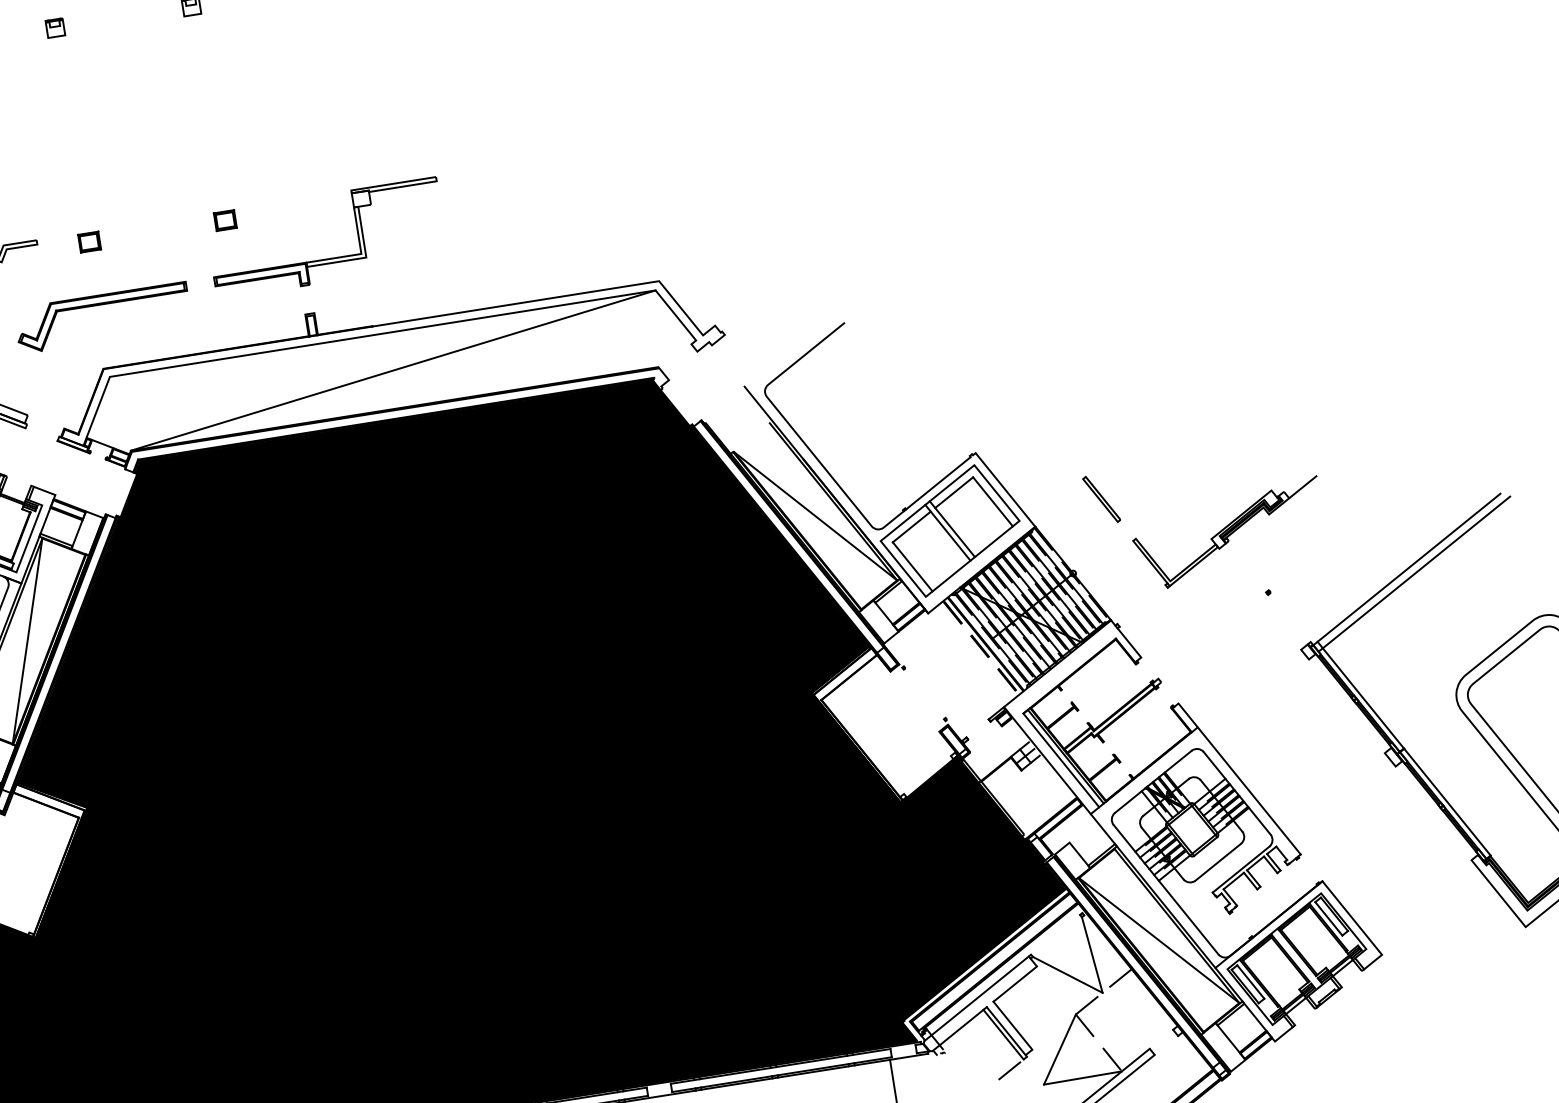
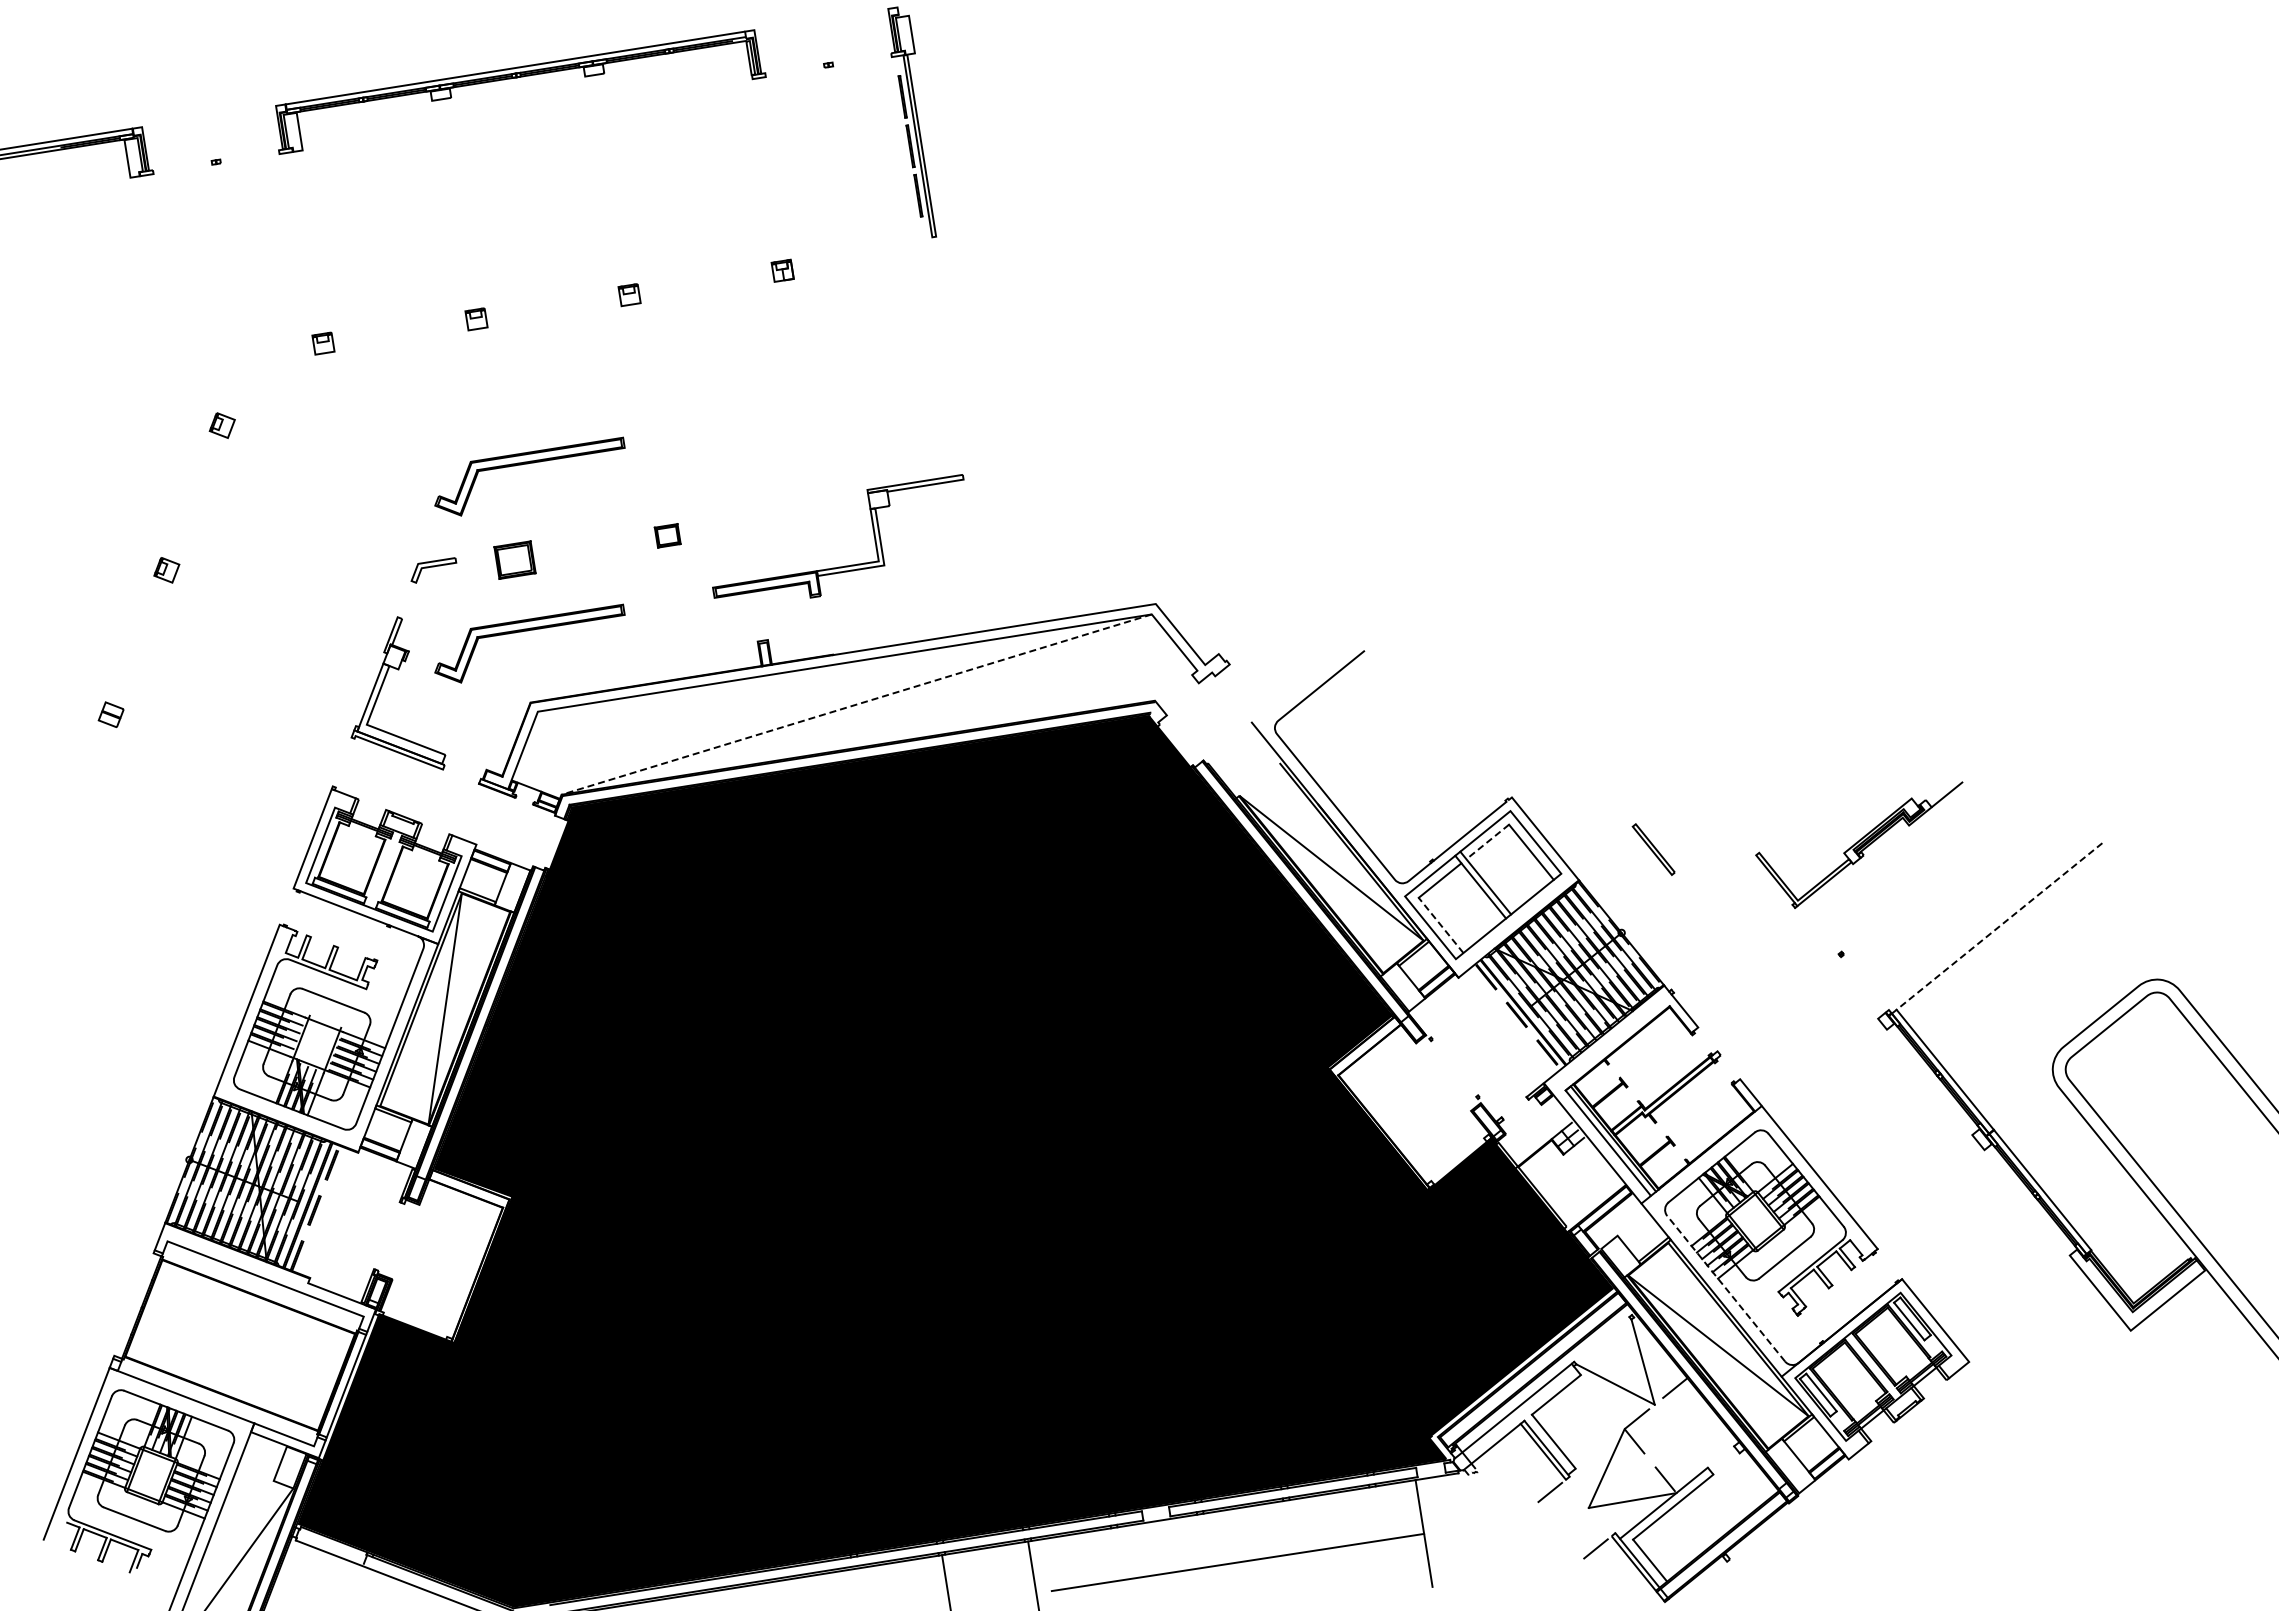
part: (101, 157) -> (528, 464), added
part: (89, 241) -> (514, 559), size x1.6
part: (330, 257) -> (844, 565), moved
line: (393, 370) -> (856, 704), solid -> dashed
line: (953, 493) -> (1487, 842), solid -> dashed
part: (1225, 531) -> (1859, 844), moved
line: (913, 566) -> (1441, 925), solid -> dashed
line: (1407, 569) -> (1997, 928), solid -> dashed
line: (1414, 574) -> (2005, 933), removed
line: (1166, 889) -> (1726, 1288), solid -> dashed

